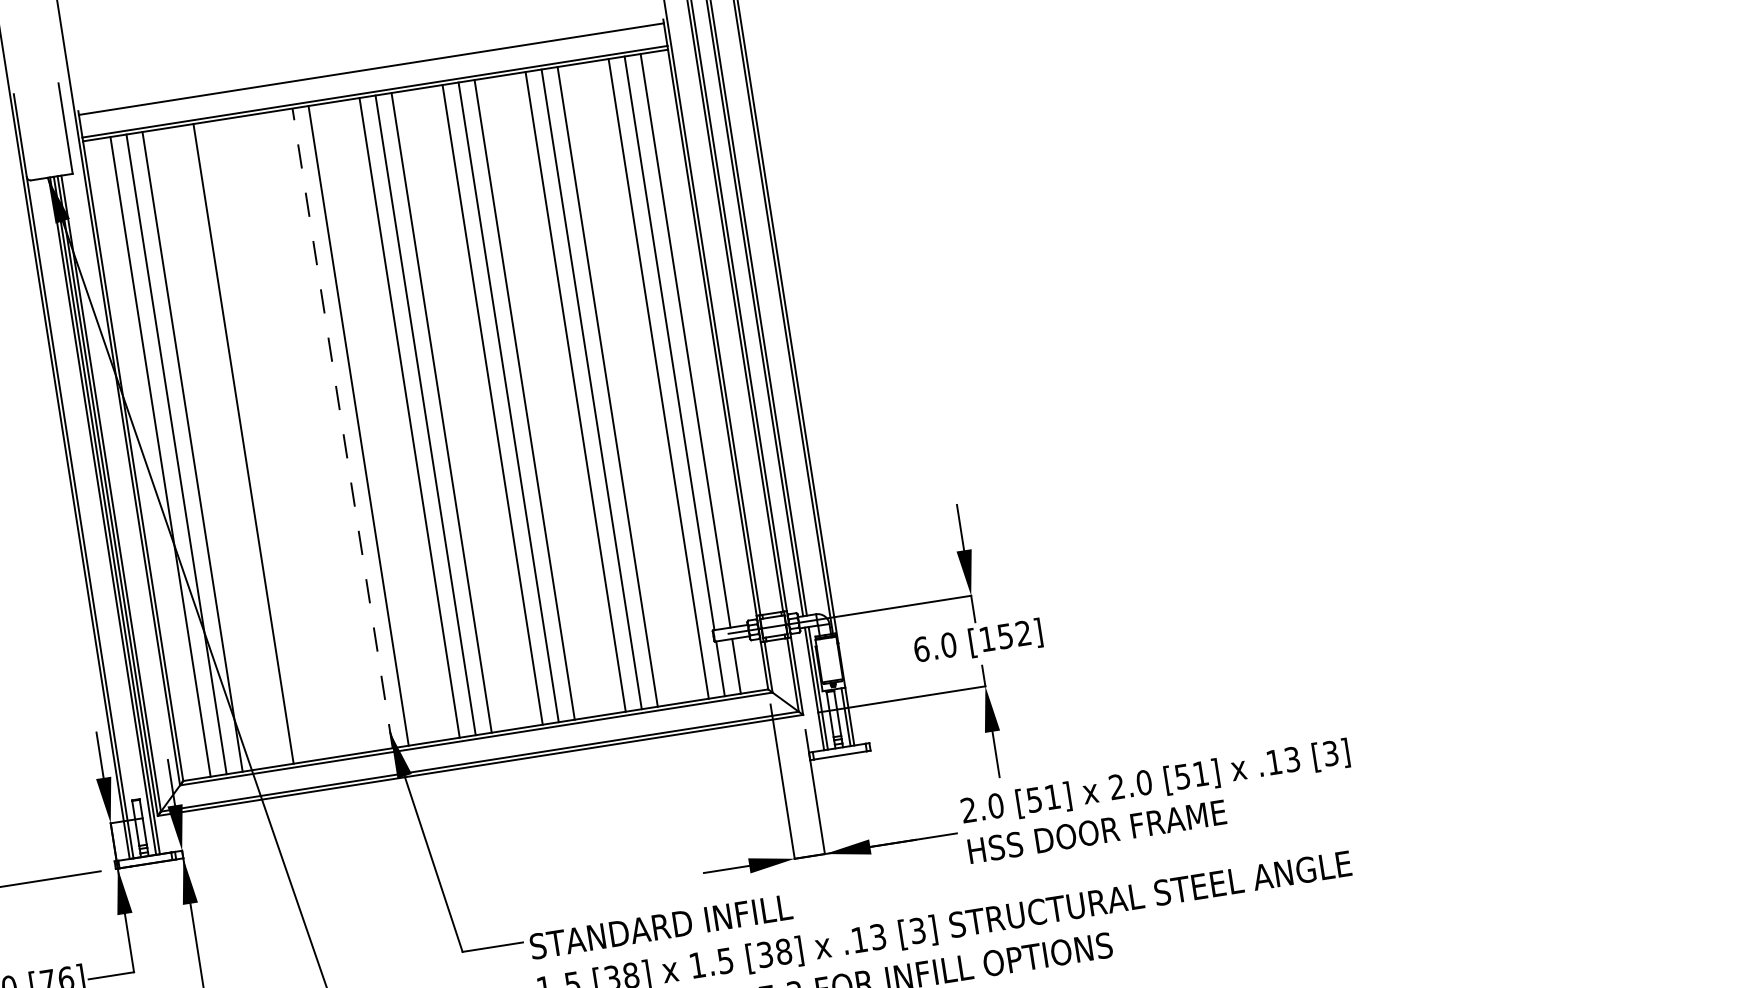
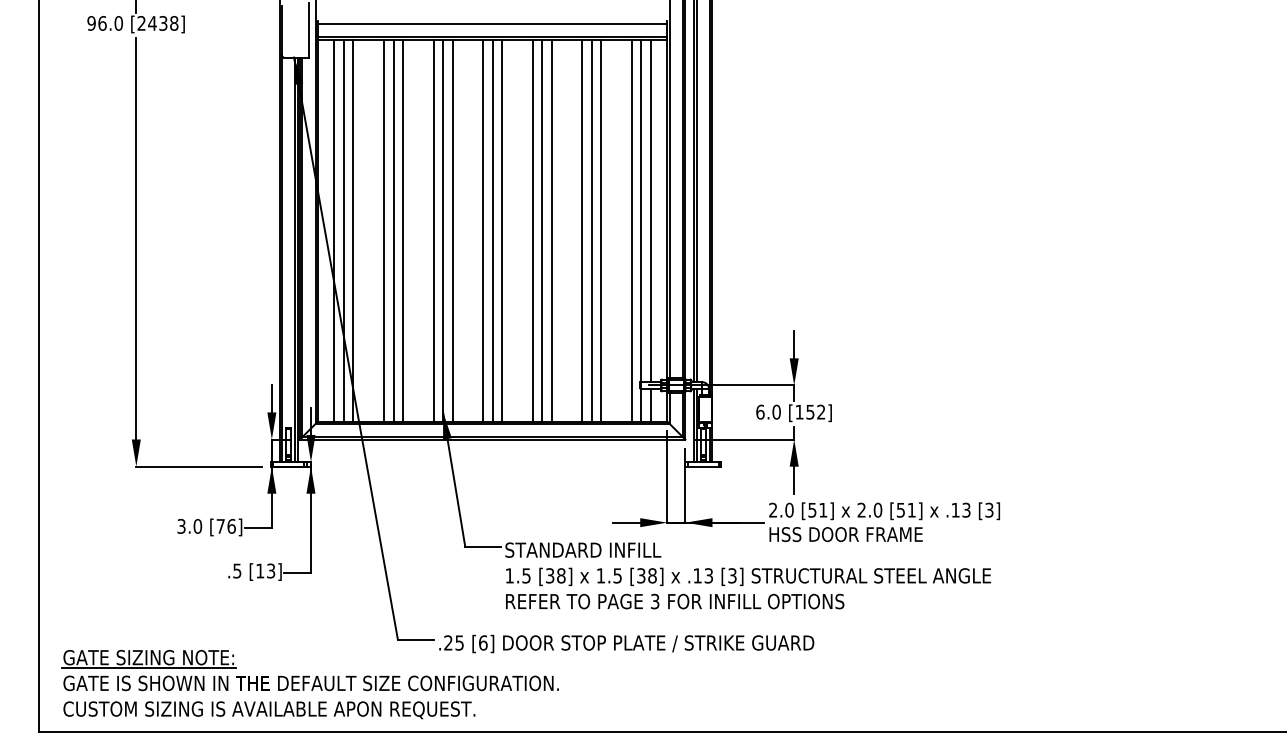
line: (343, 428) -> (443, 230), dashed -> solid
line: (326, 430) -> (433, 230), added
line: (276, 438) -> (403, 230), added
line: (259, 441) -> (393, 230), added

